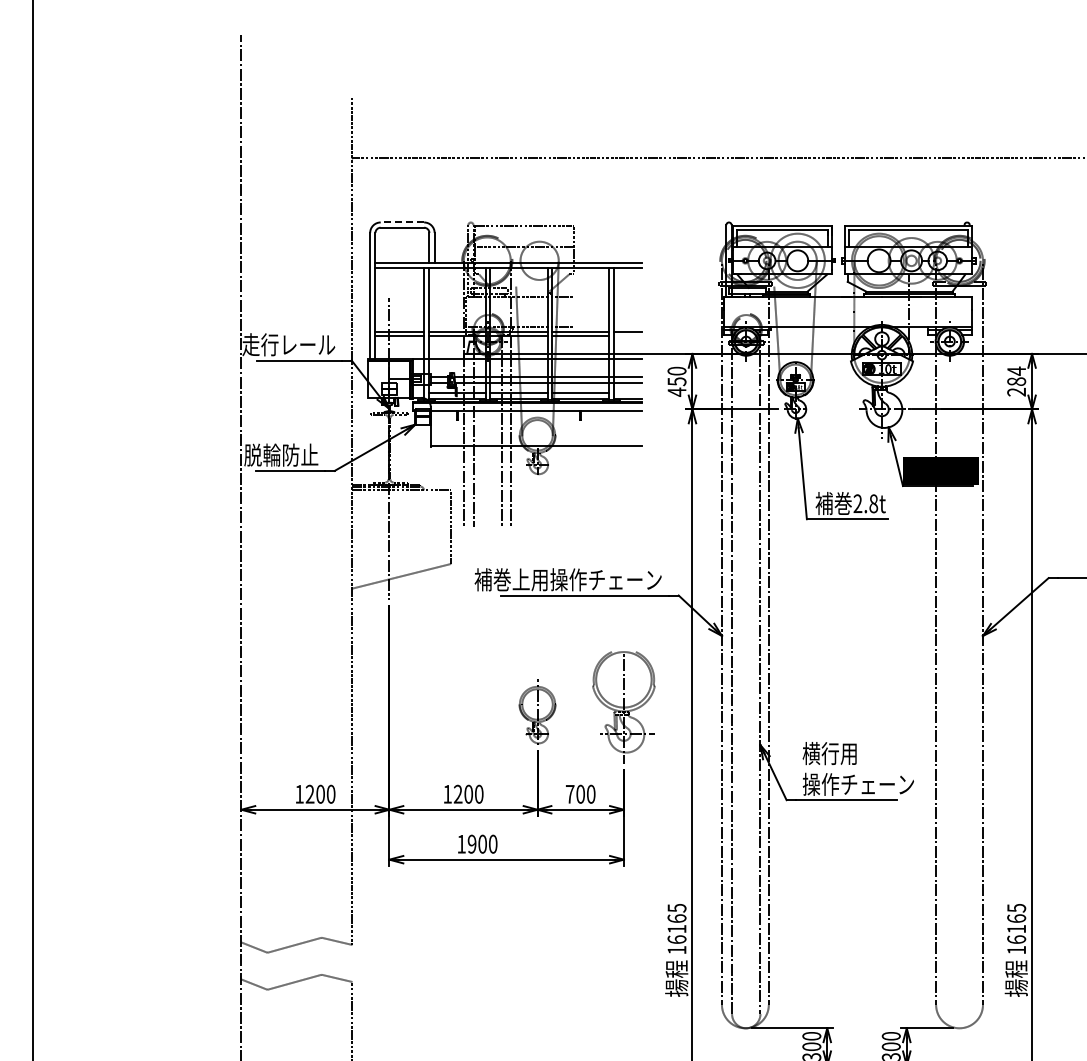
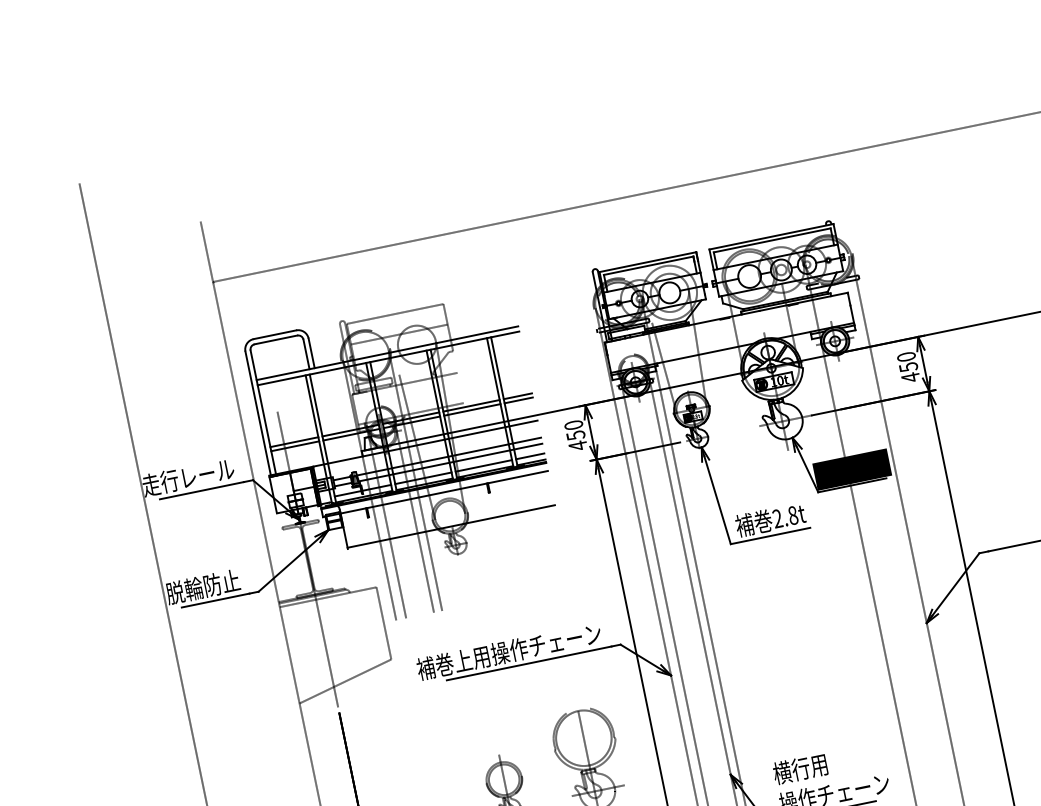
line: (402, 222) -> (275, 334), dashed -> solid
line: (627, 335) -> (518, 400), added
text: (1016, 381) -> (908, 367), 284 -> 450
line: (627, 392) -> (529, 456), added

